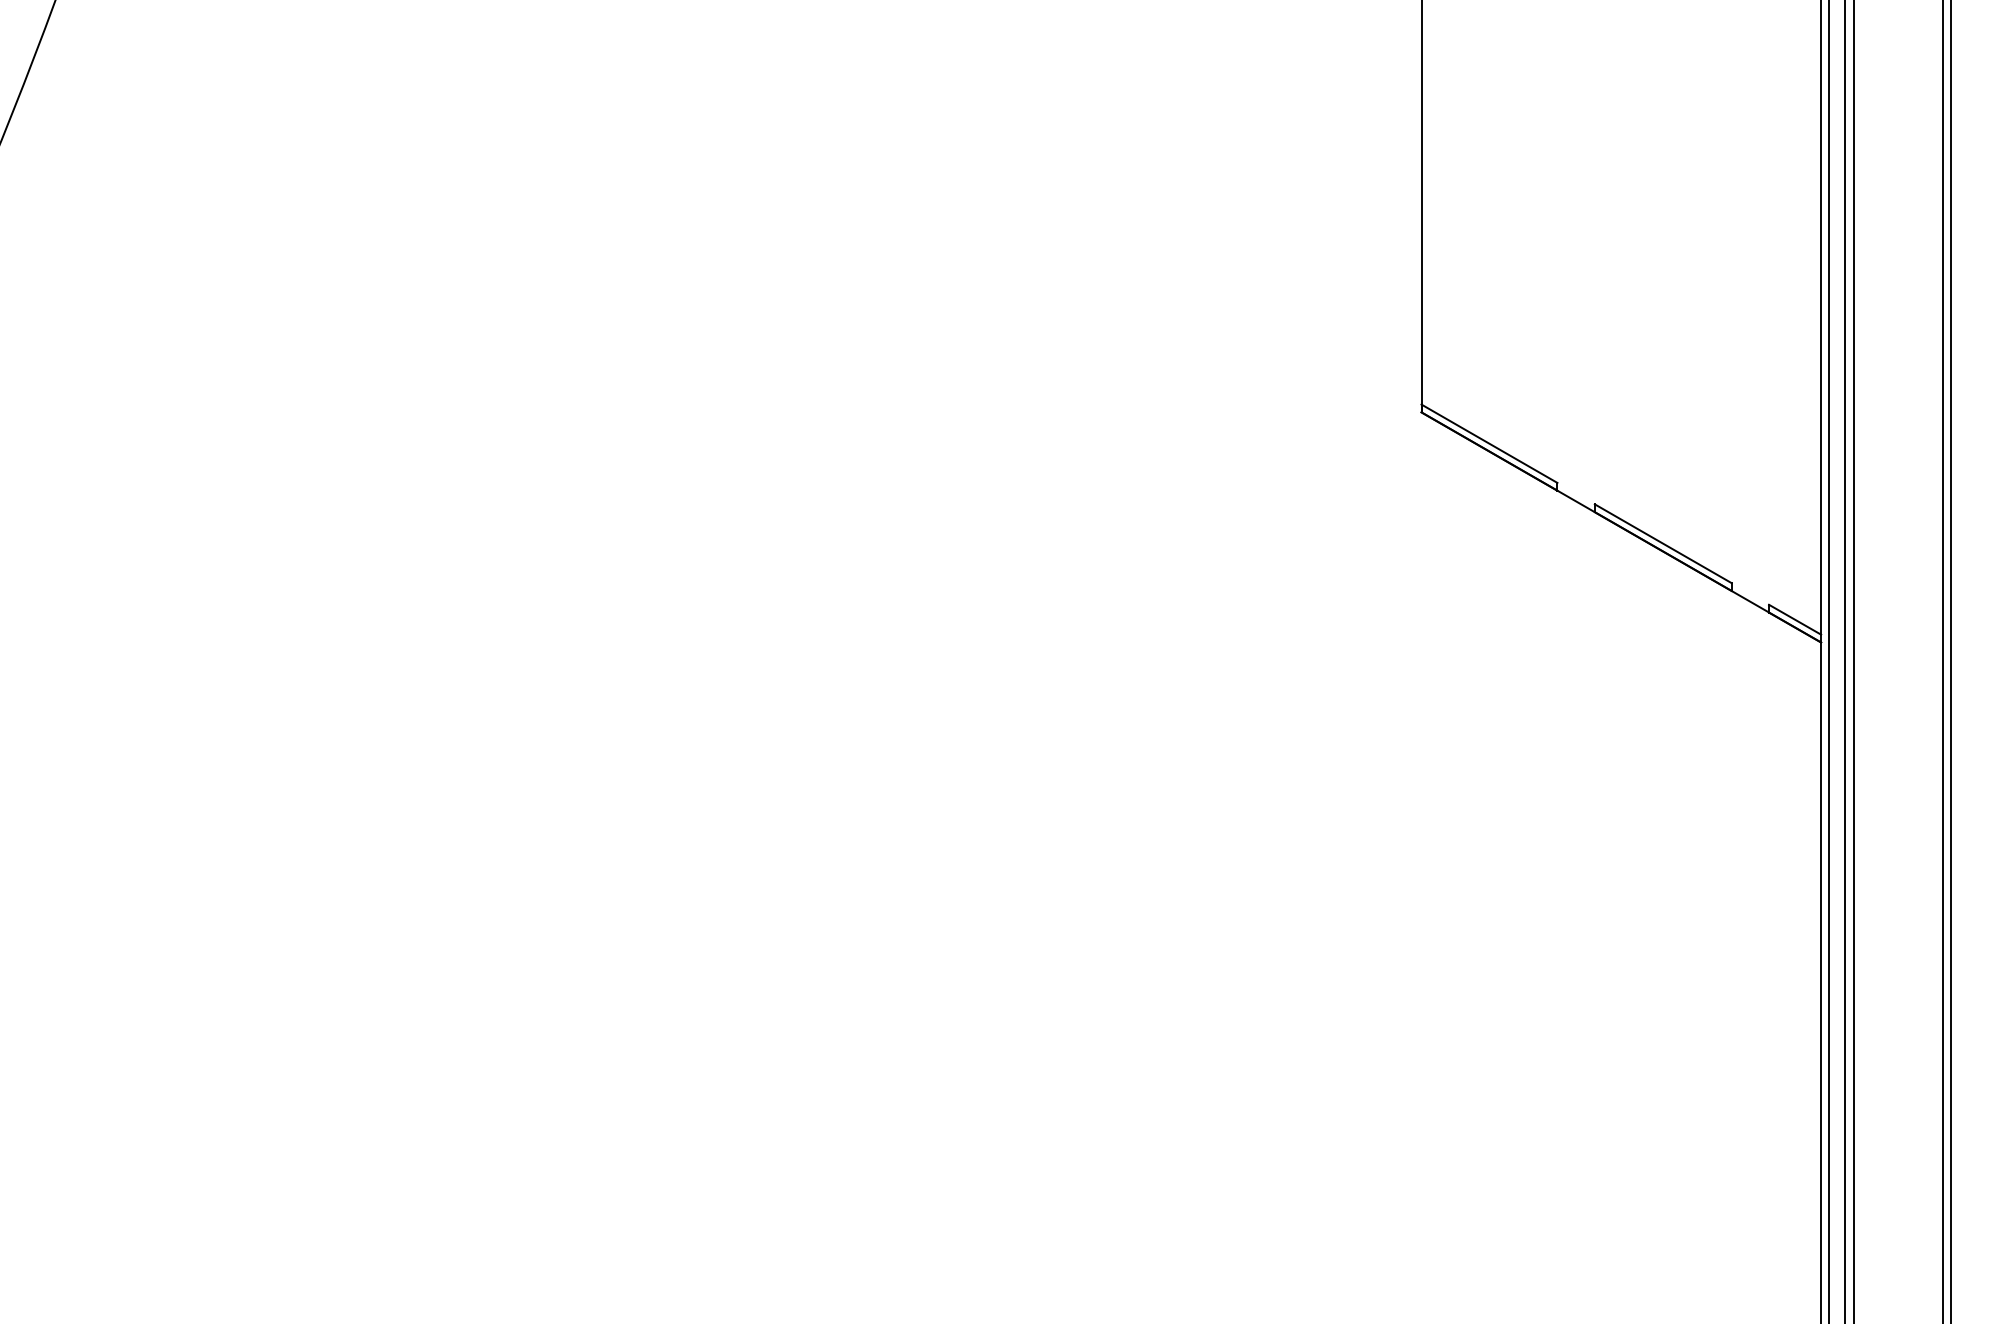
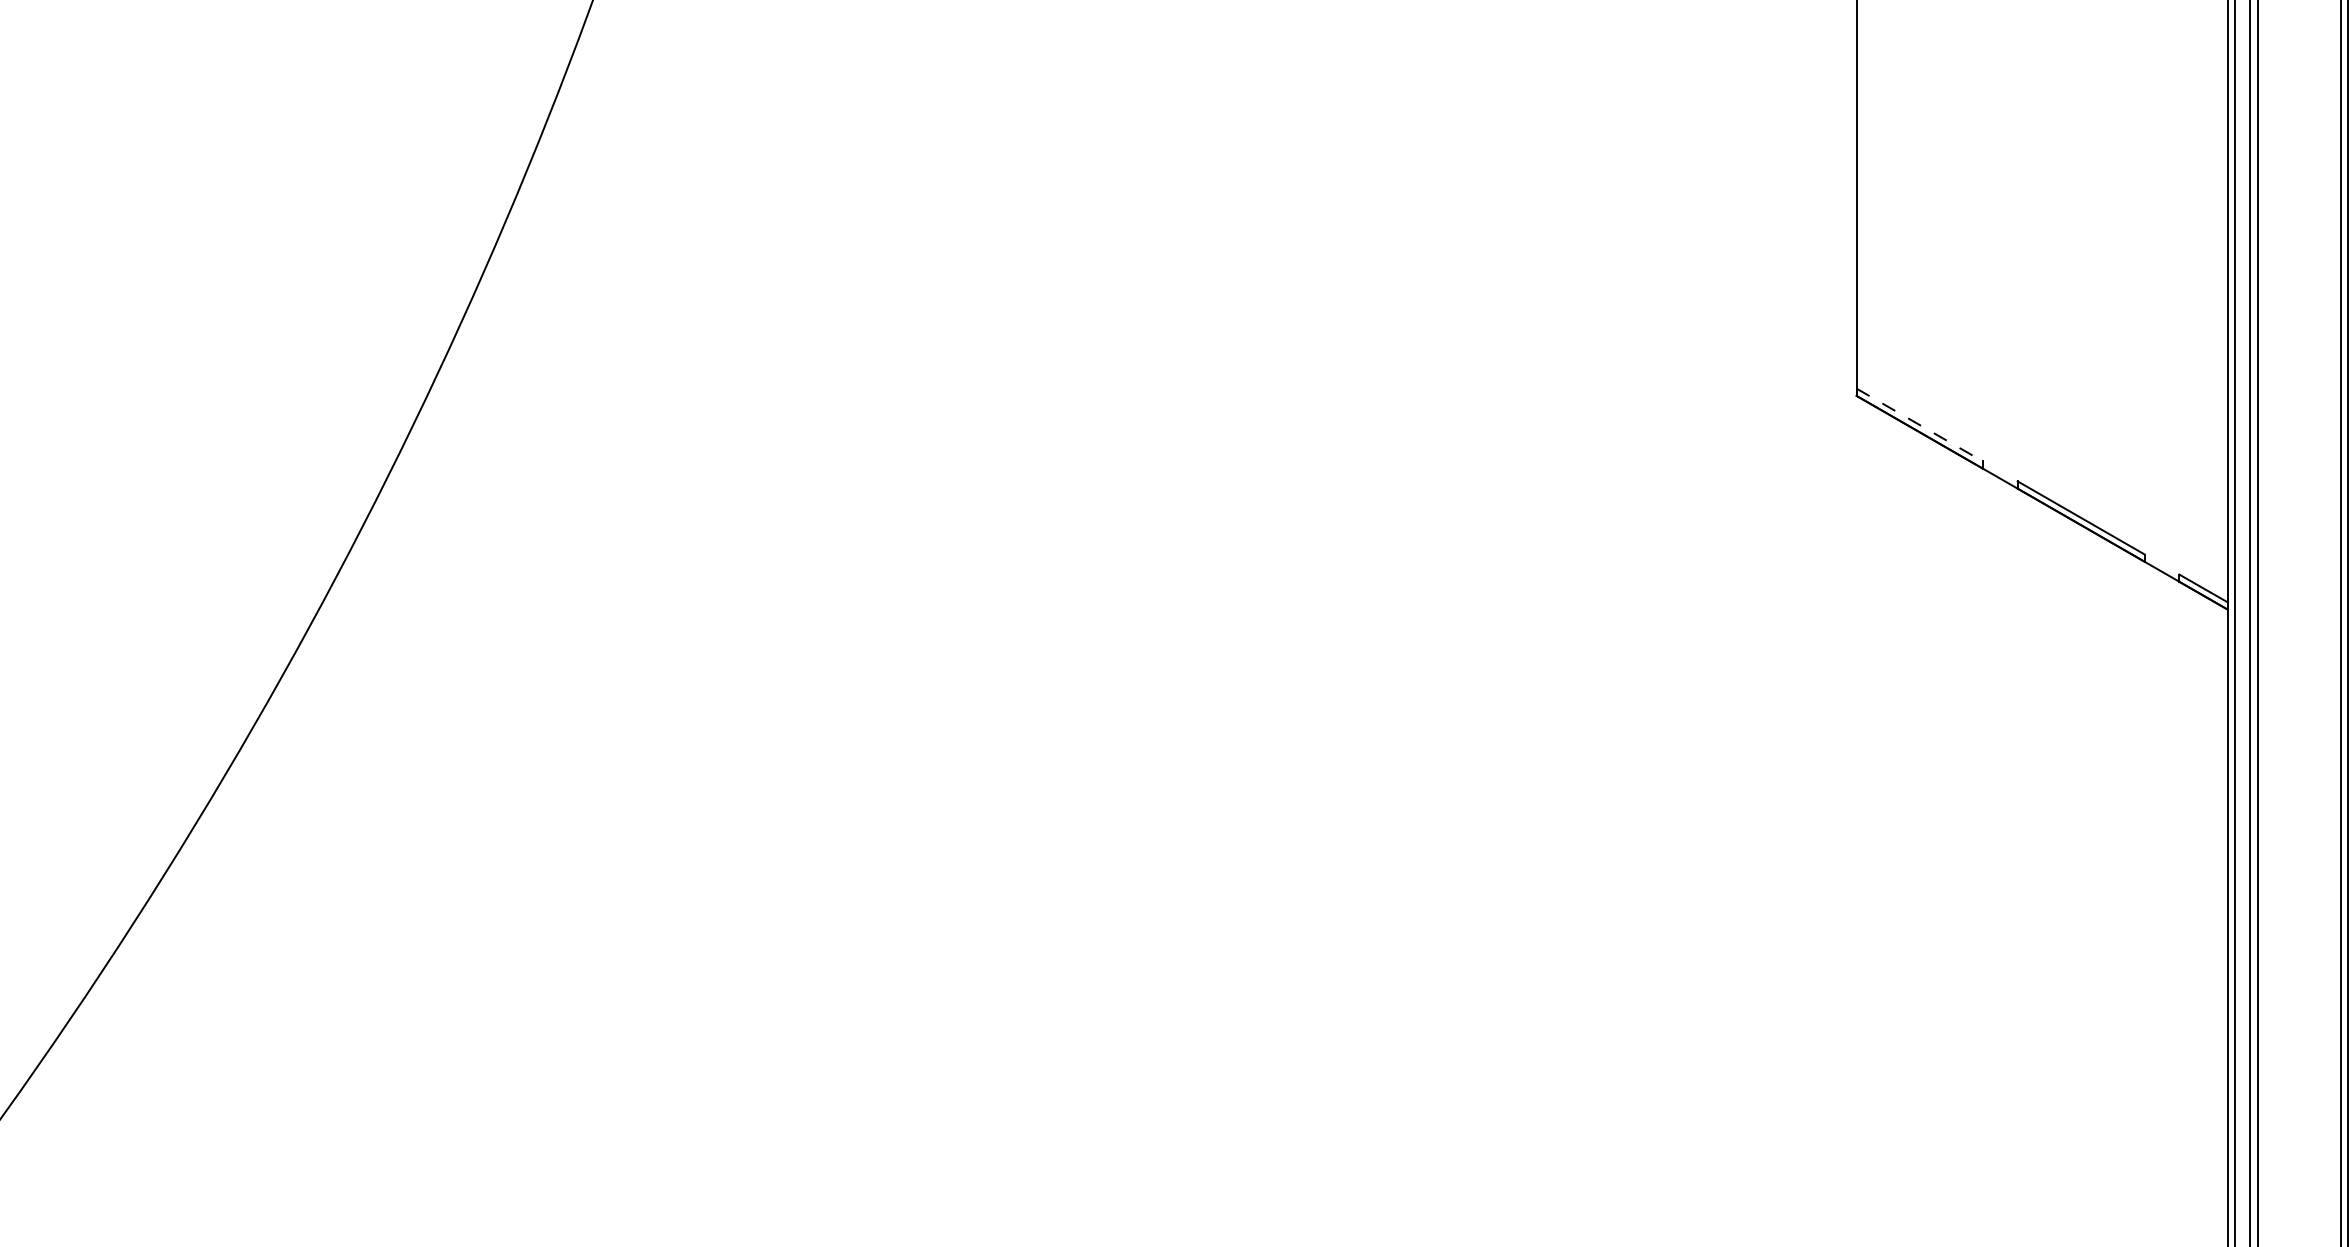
line: (1489, 444) -> (1919, 425), solid -> dashed

